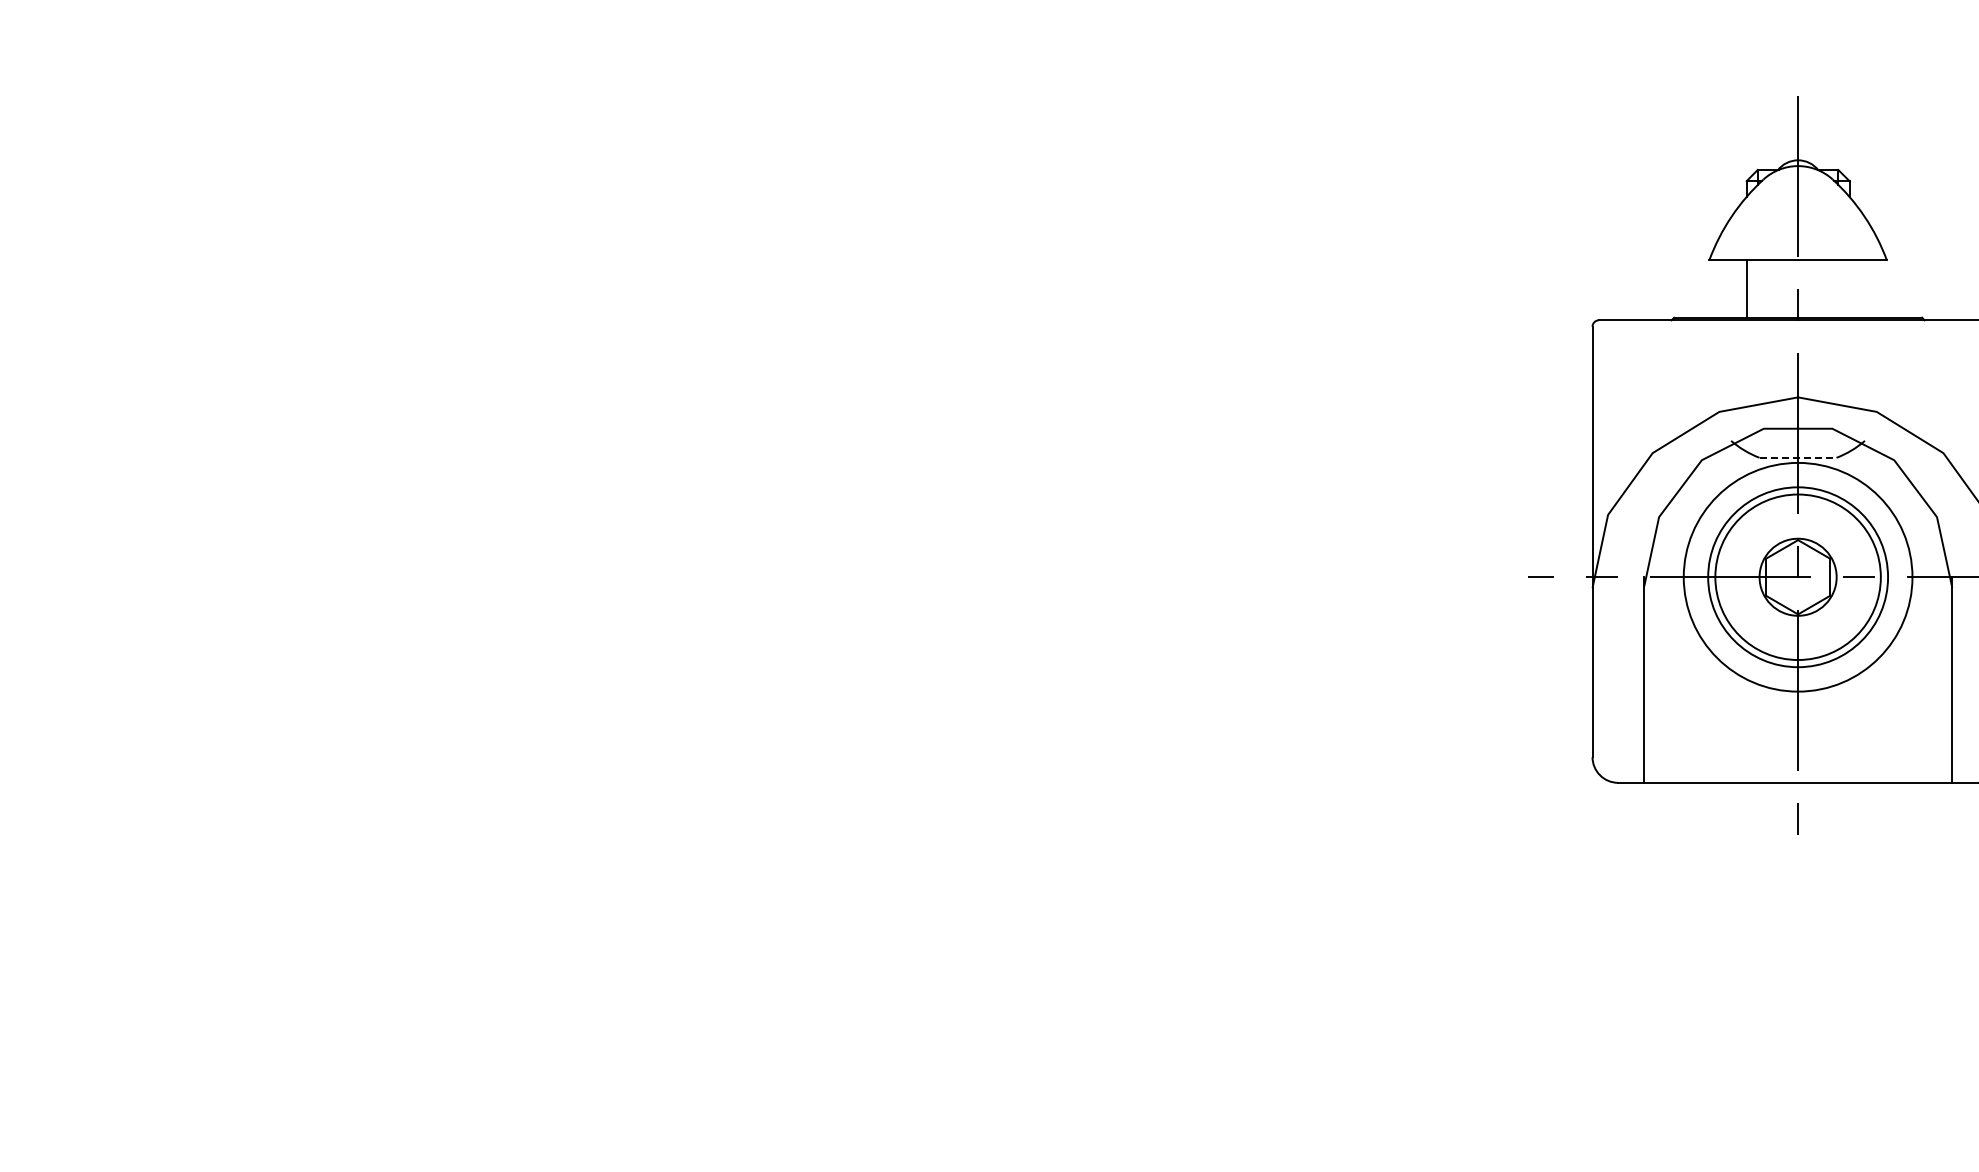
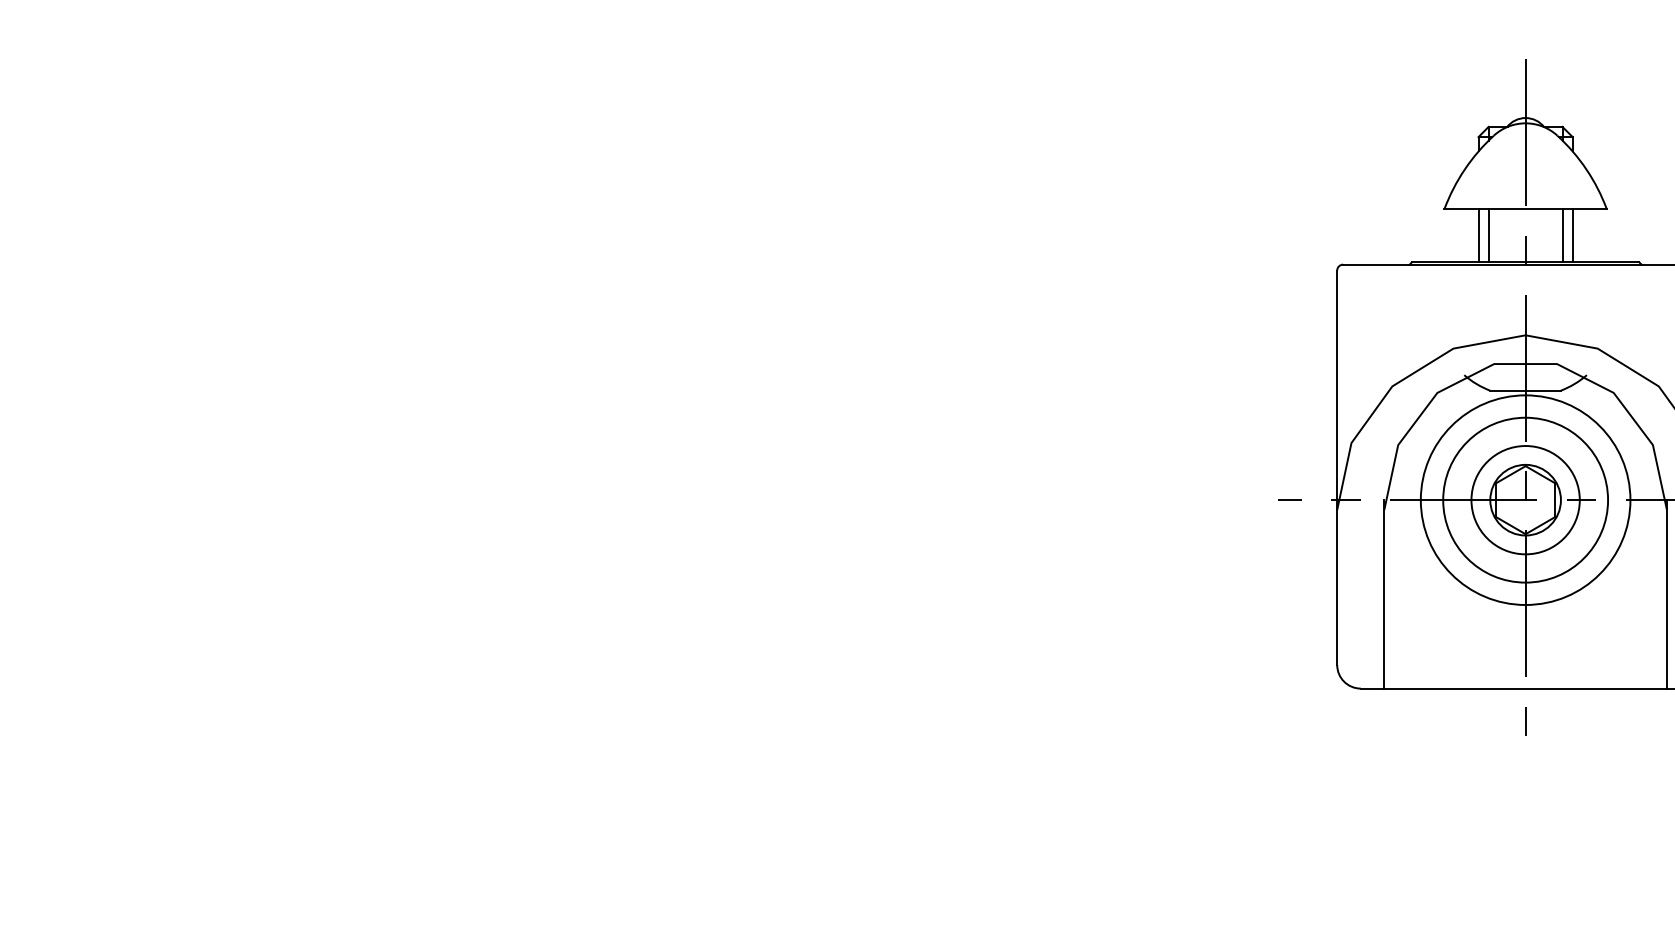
line: (1757, 288) -> (1488, 235), added
line: (1838, 288) -> (1562, 235), added
line: (1849, 288) -> (1572, 235), added
line: (1798, 457) -> (1525, 390), dashed -> solid
circle: (1798, 577) -> (1525, 500), size x0.71

